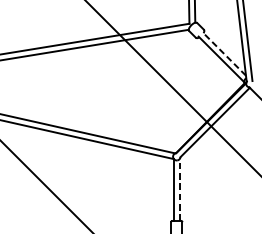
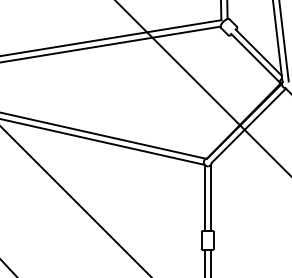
line: (224, 53) -> (258, 52), dashed -> solid
line: (179, 189) -> (210, 197), dashed -> solid

